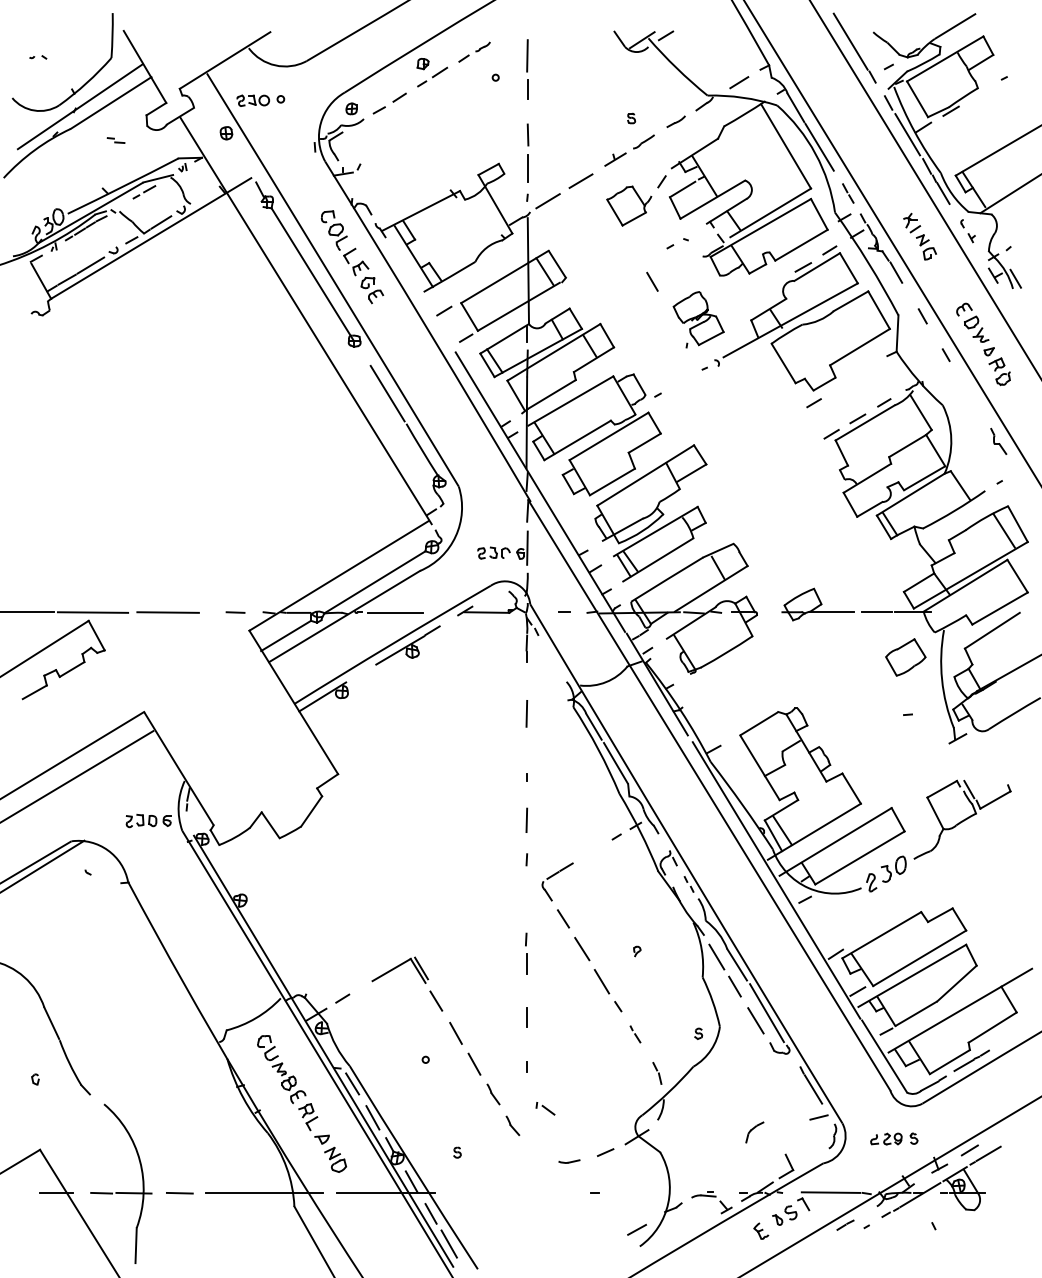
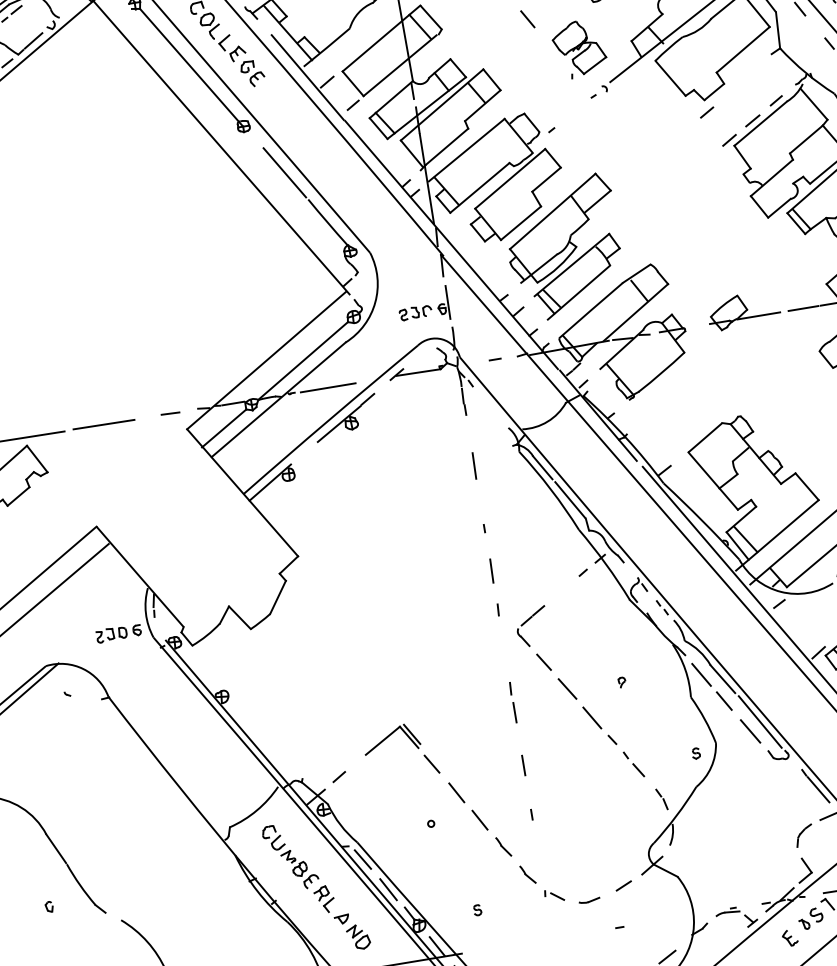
line: (425, 303) -> (307, 77), added
part: (635, 1034) -> (634, 764), size x1.67
part: (545, 1108) -> (554, 895), moved
part: (754, 1132) -> (803, 835), moved

